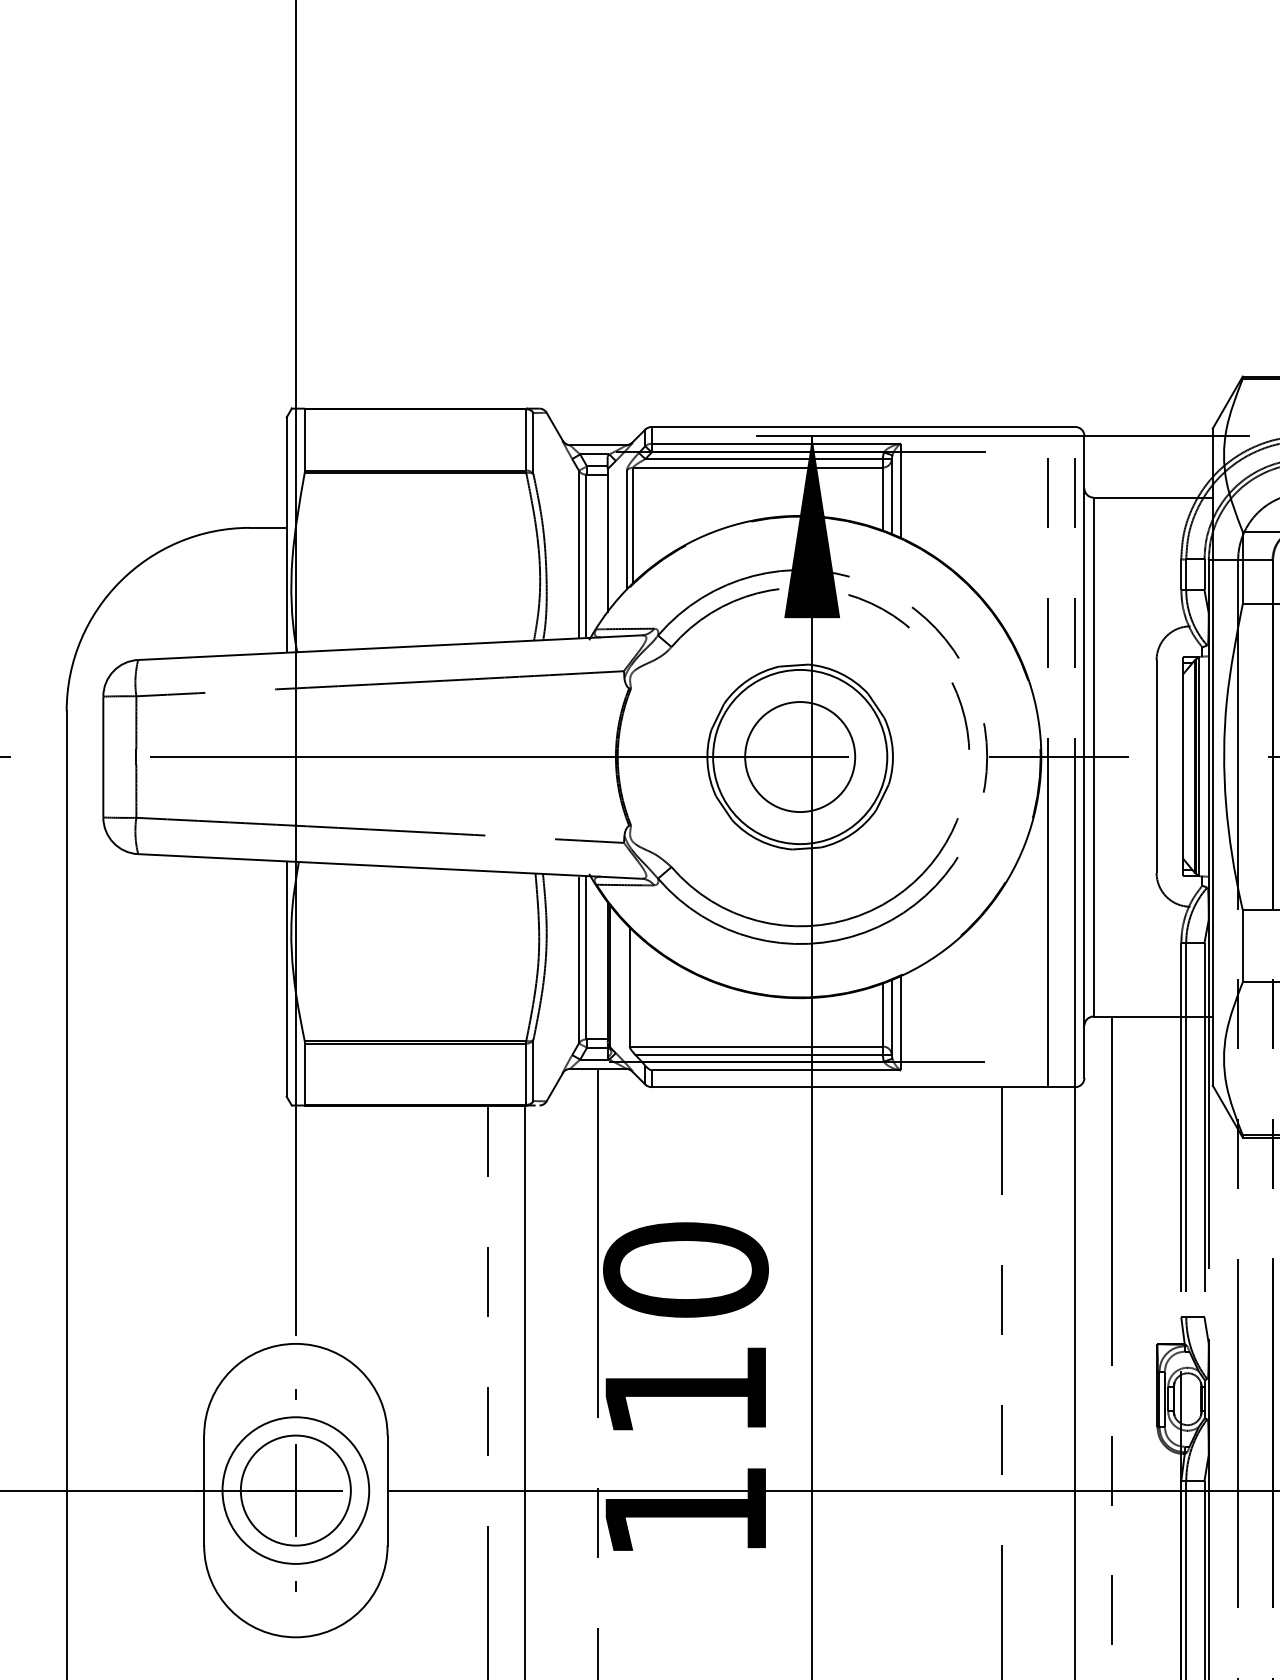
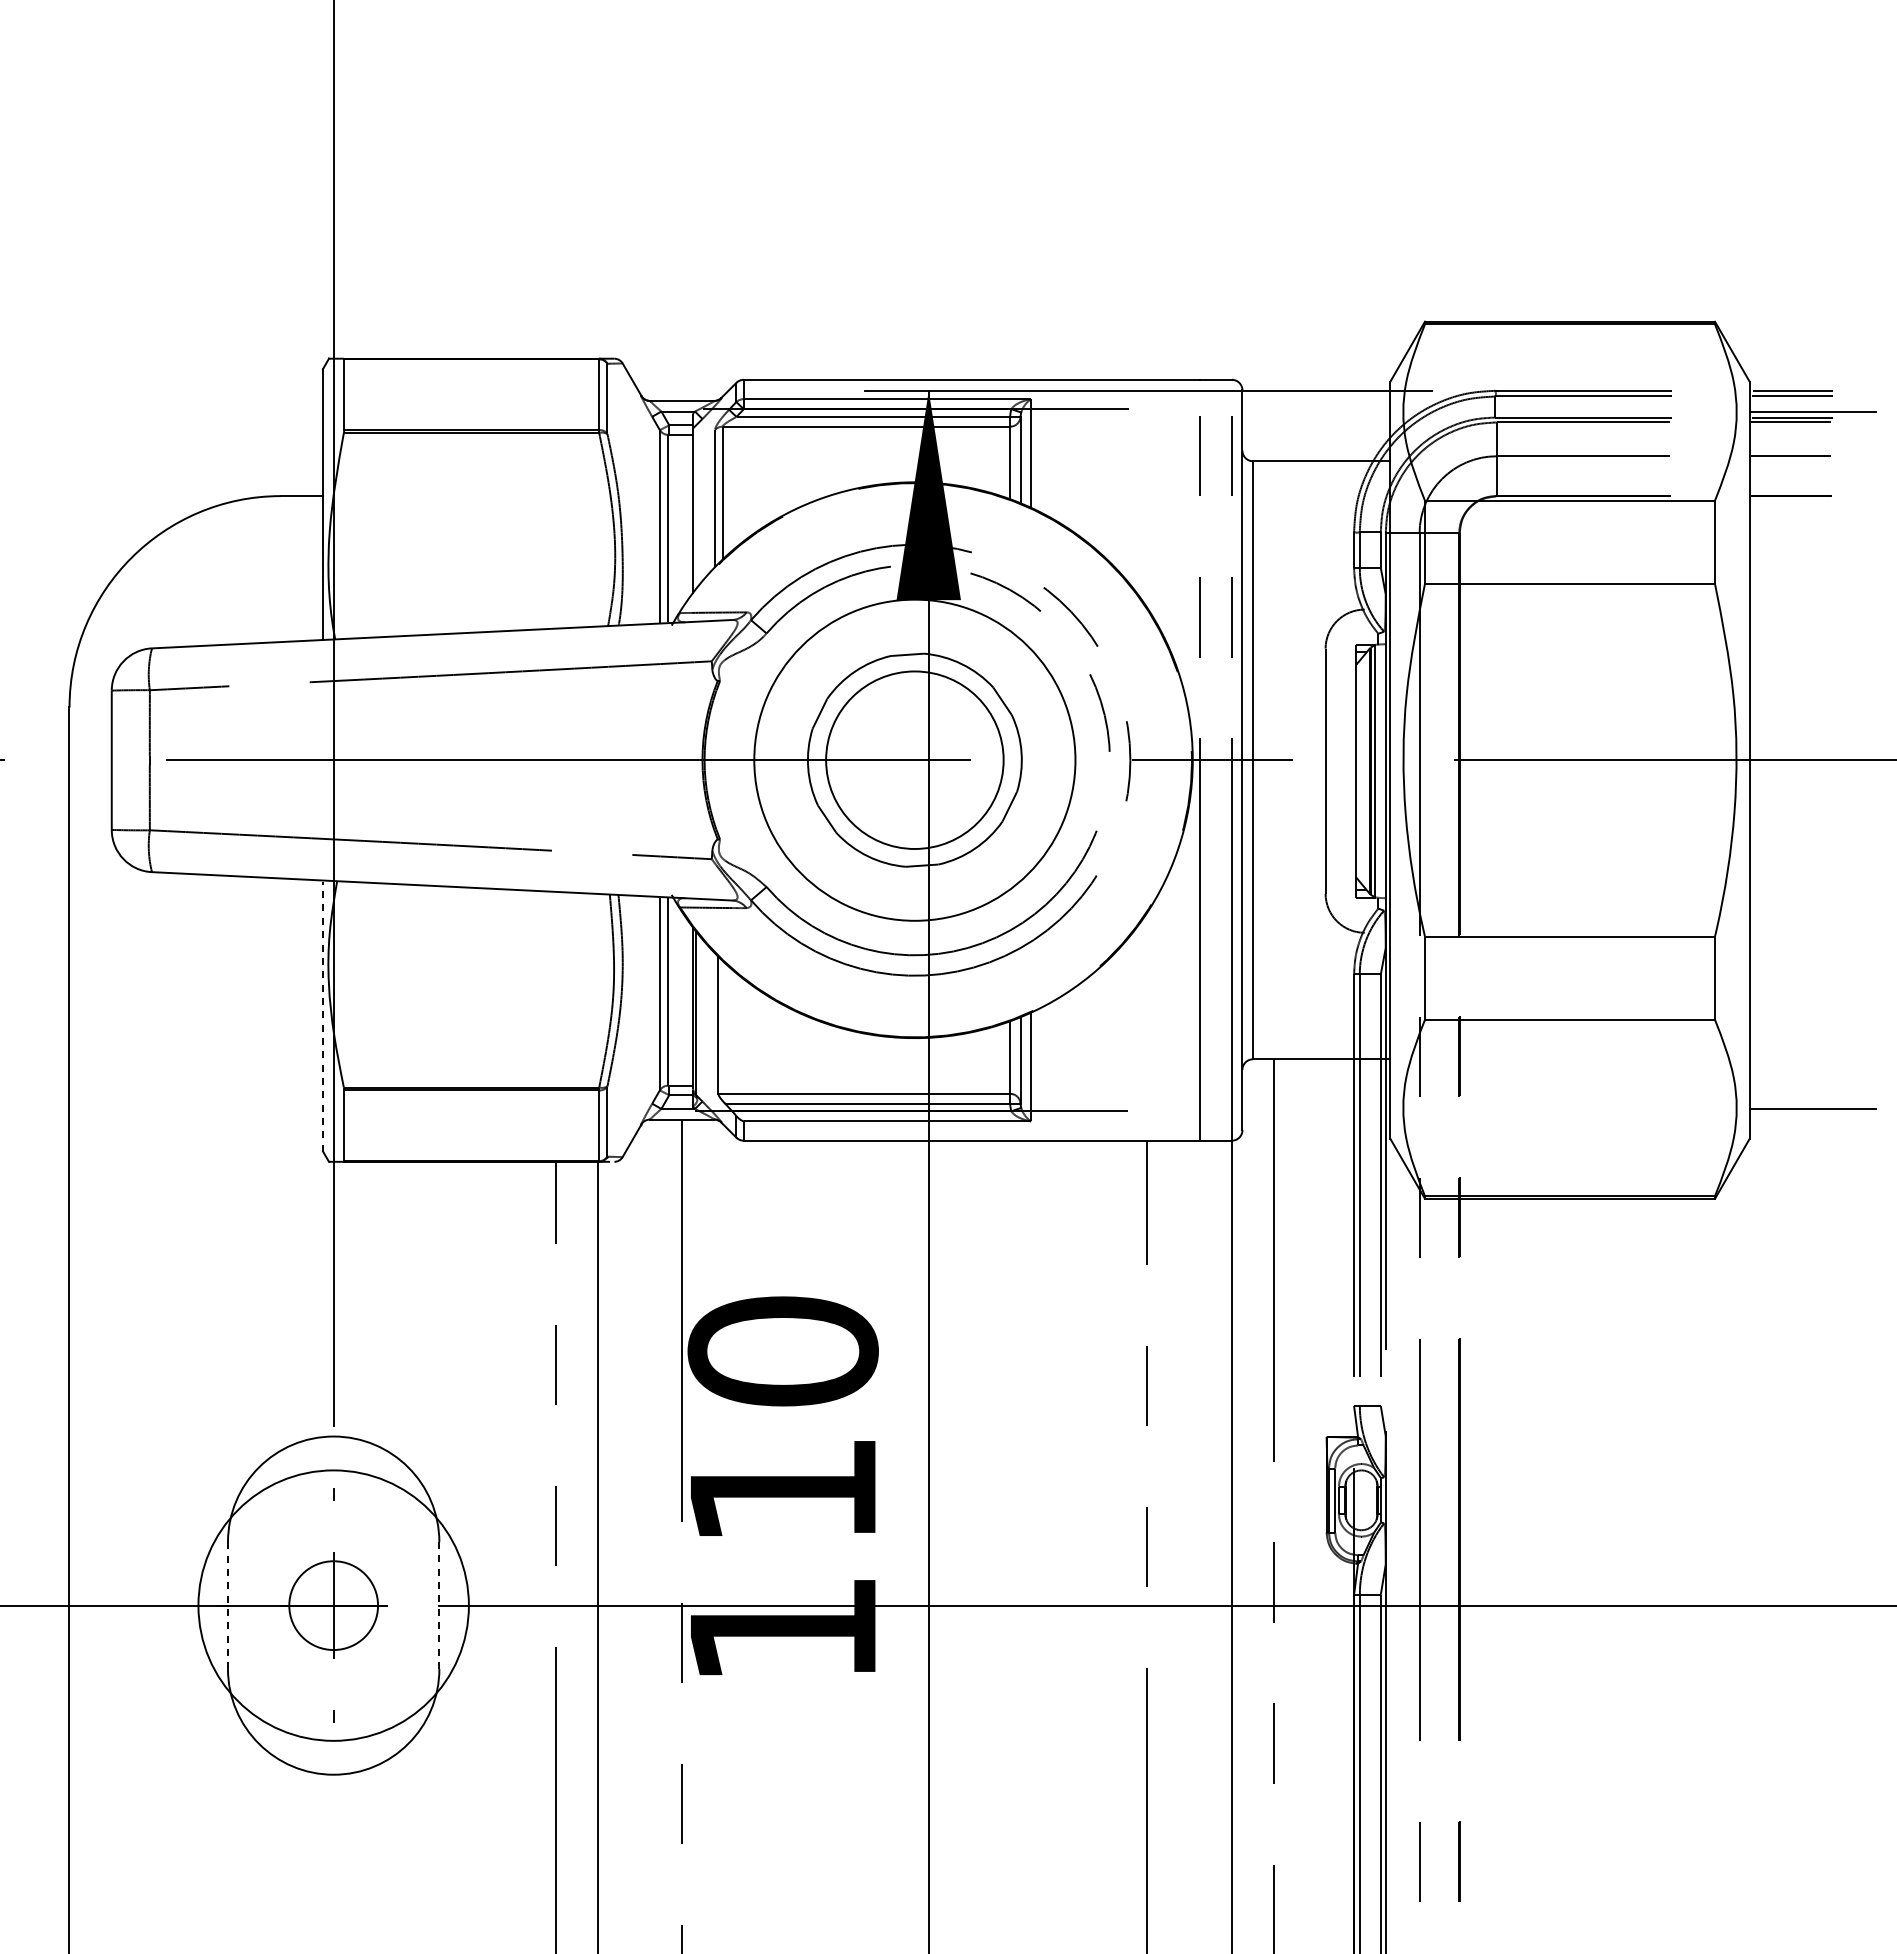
circle: (799, 756) -> (914, 759), size x1.4
circle: (799, 756) -> (914, 759), size x1.6
line: (287, 979) -> (323, 1016), solid -> dashed
circle: (295, 1490) -> (333, 1605), size x0.7
circle: (295, 1490) -> (333, 1605), size x1.6
line: (387, 1490) -> (439, 1605), solid -> dashed
line: (203, 1491) -> (227, 1606), solid -> dashed

